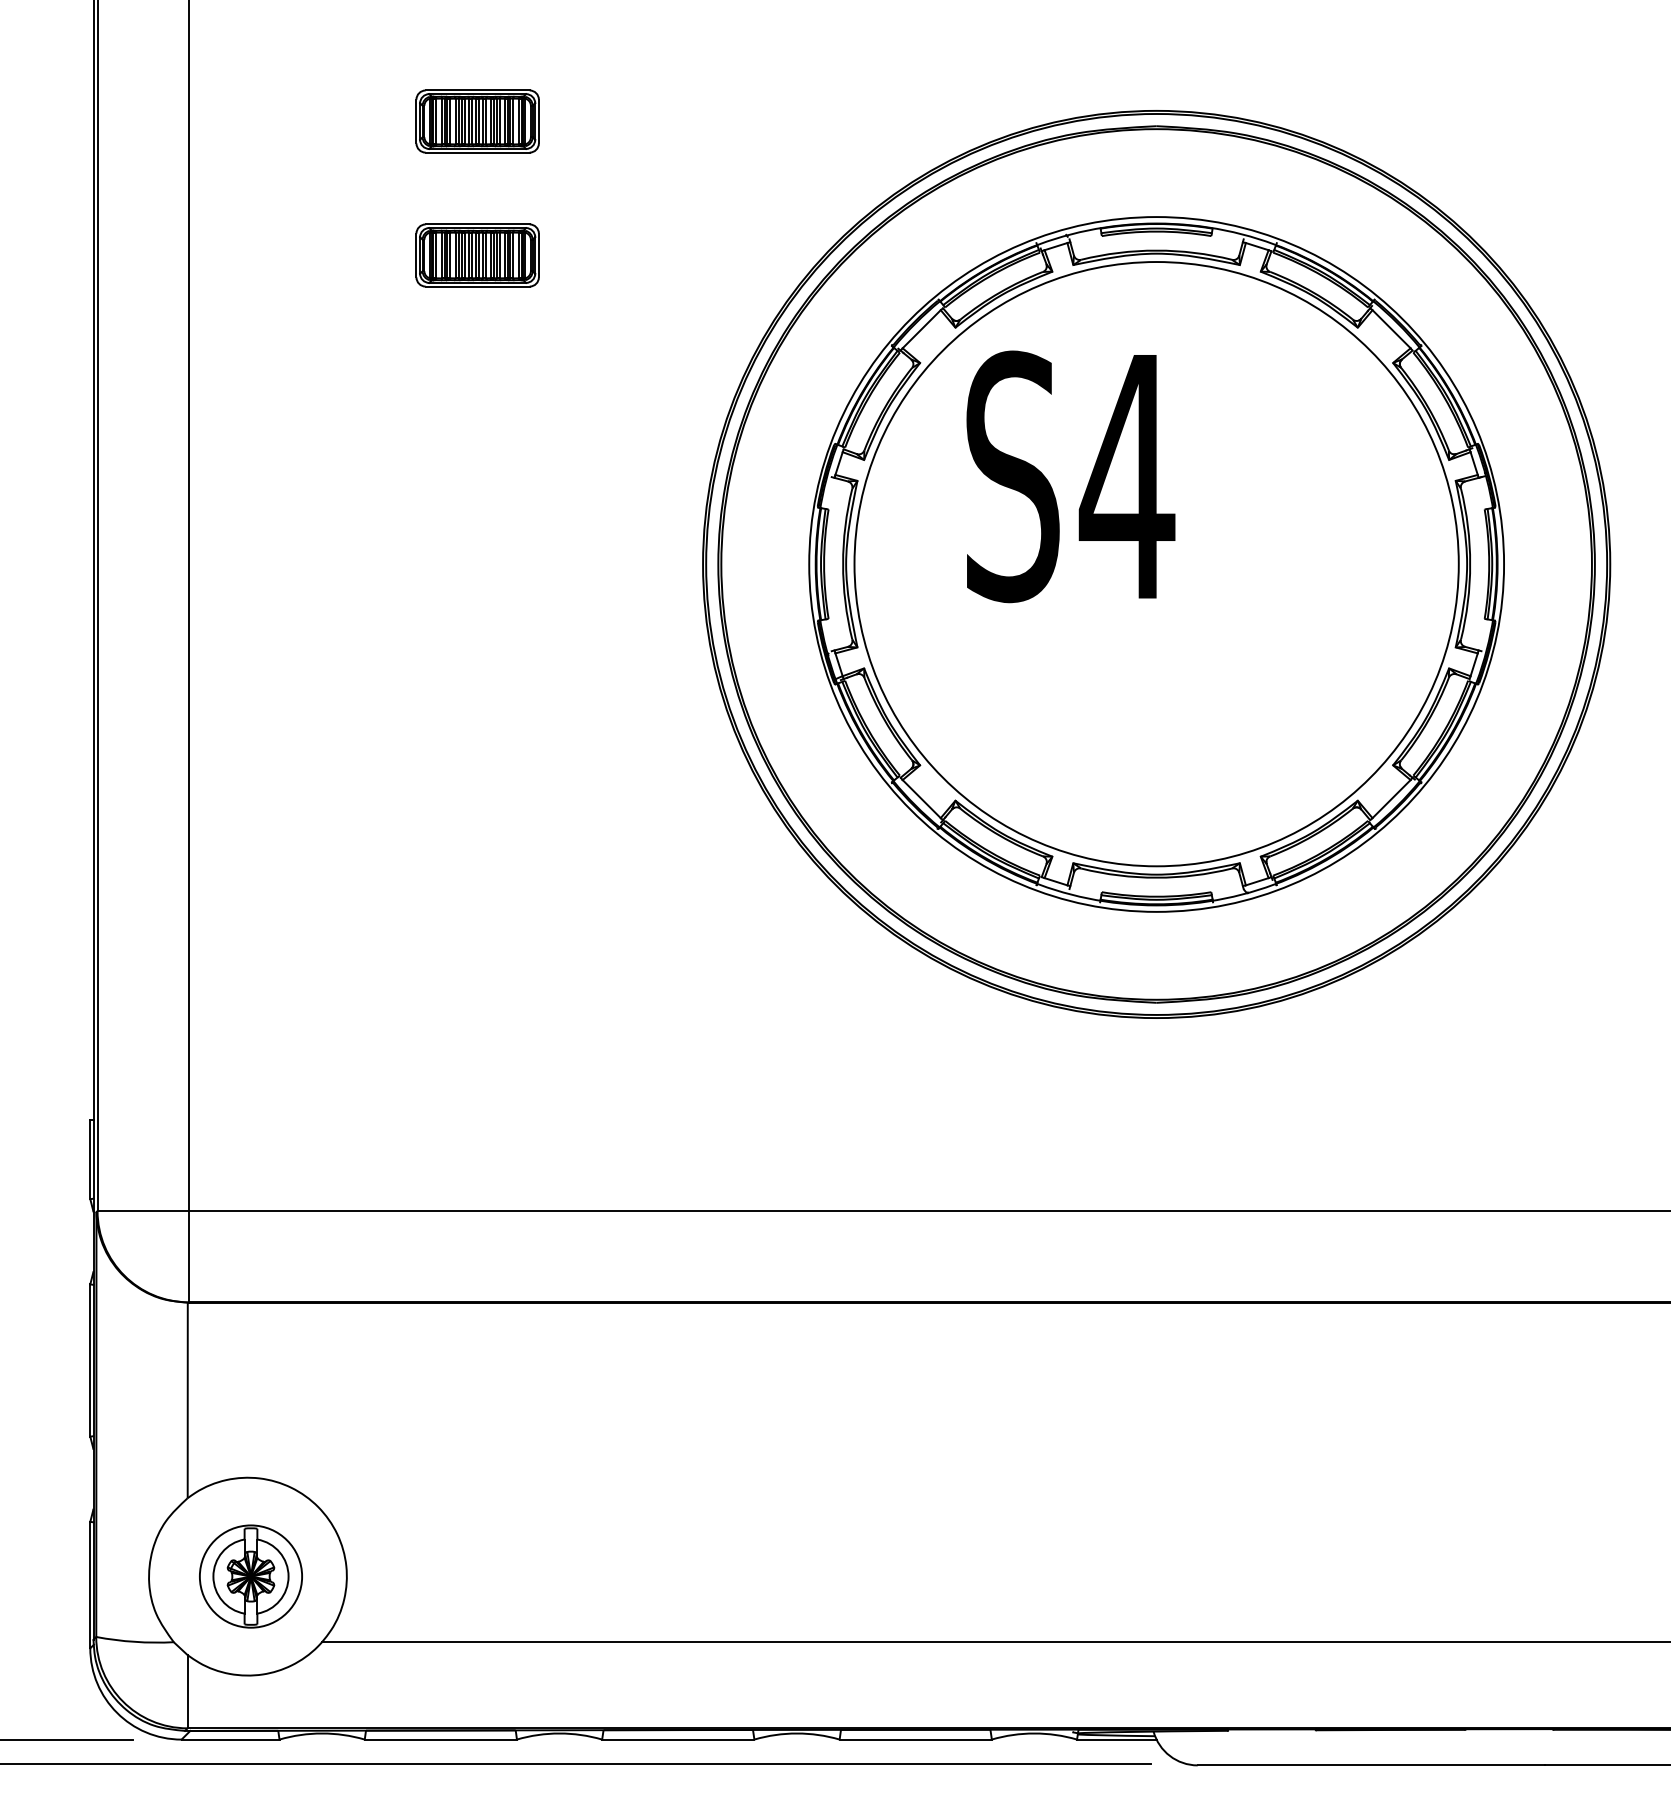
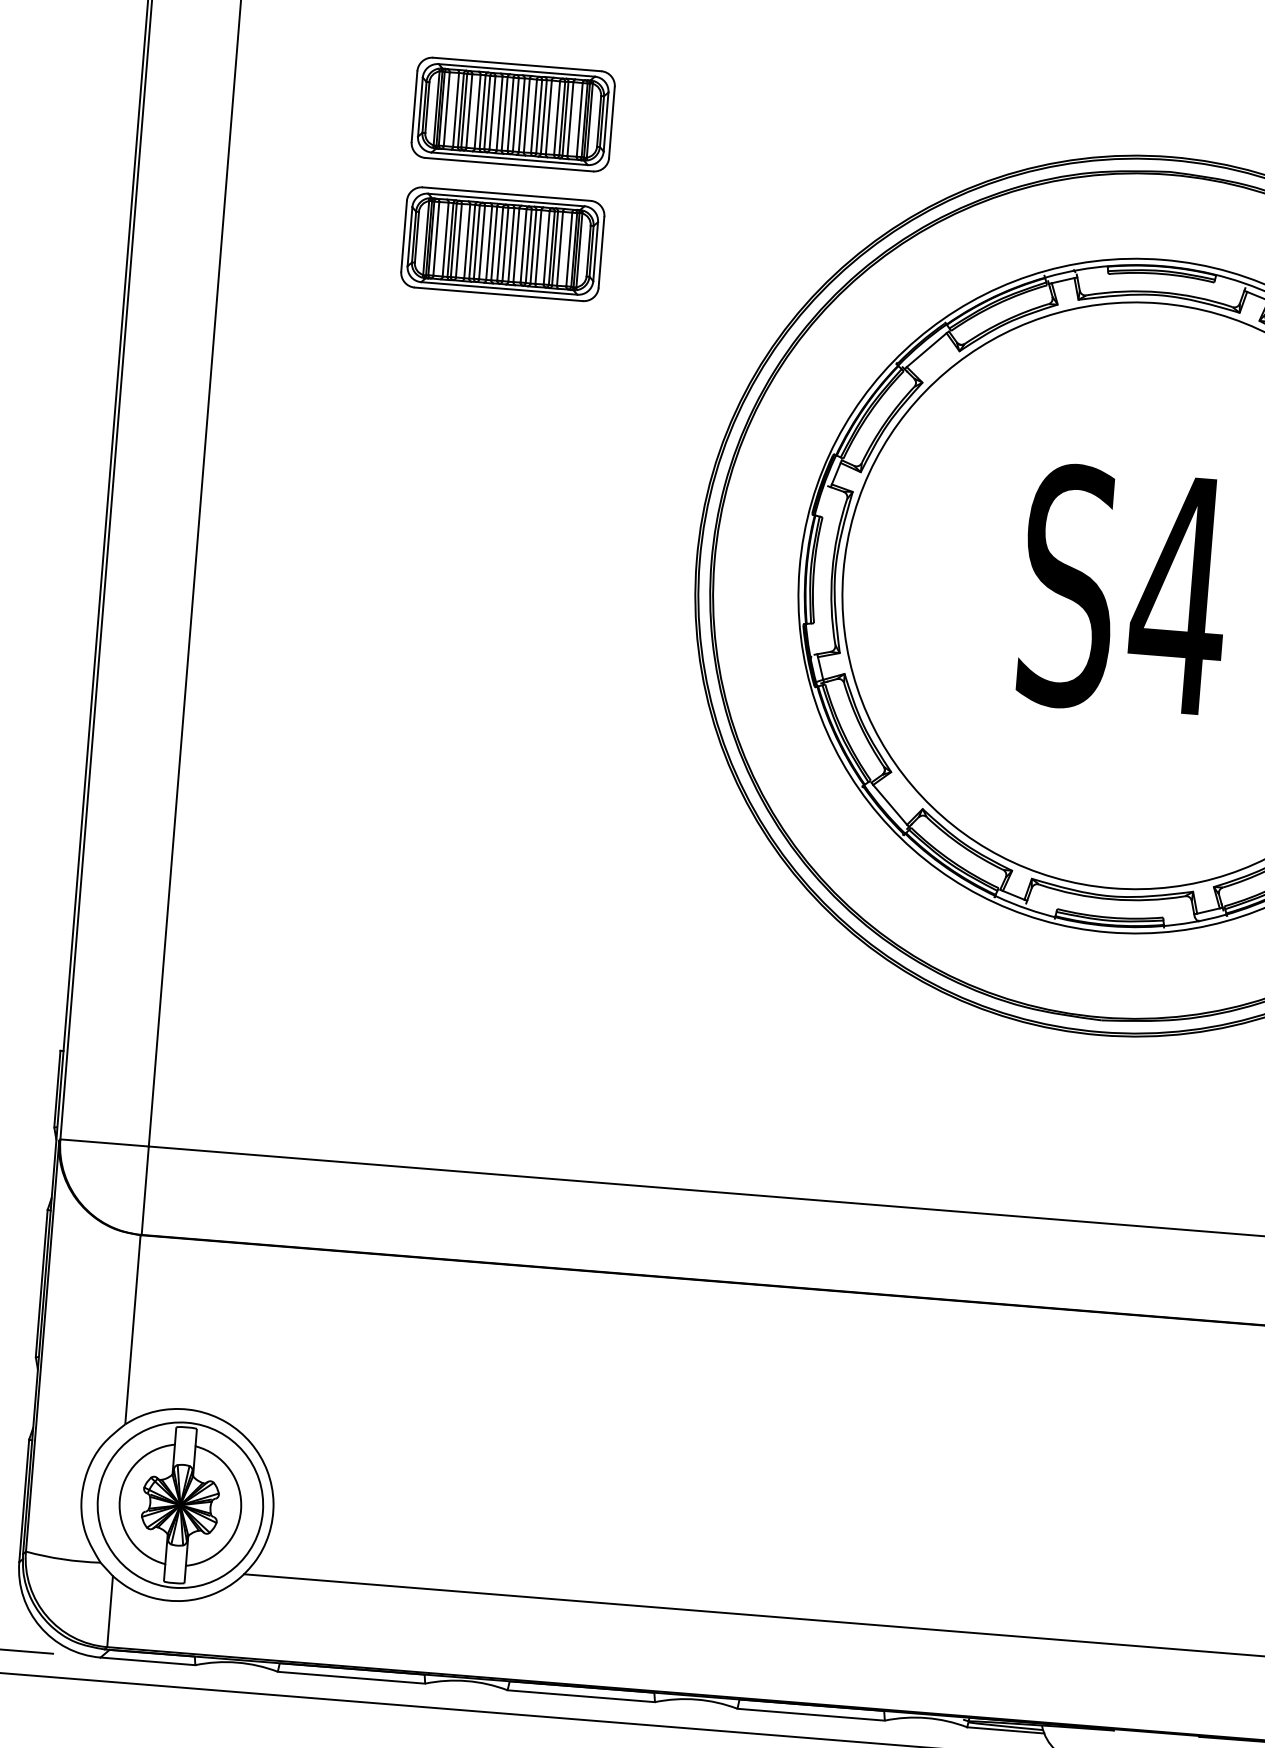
part: (477, 121) -> (512, 114), size x1.67
part: (477, 255) -> (502, 244), size x1.67
text: (1070, 476) -> (1124, 590), moved
part: (250, 1576) -> (179, 1505), size x1.67

